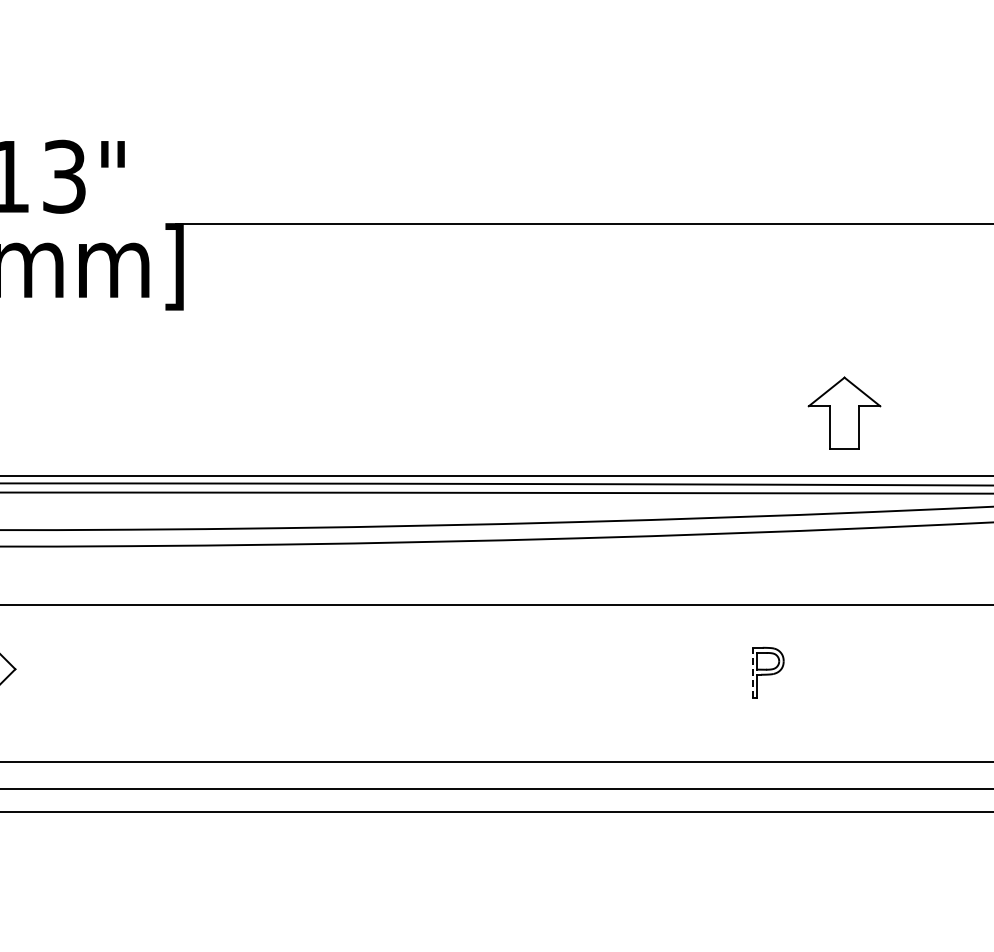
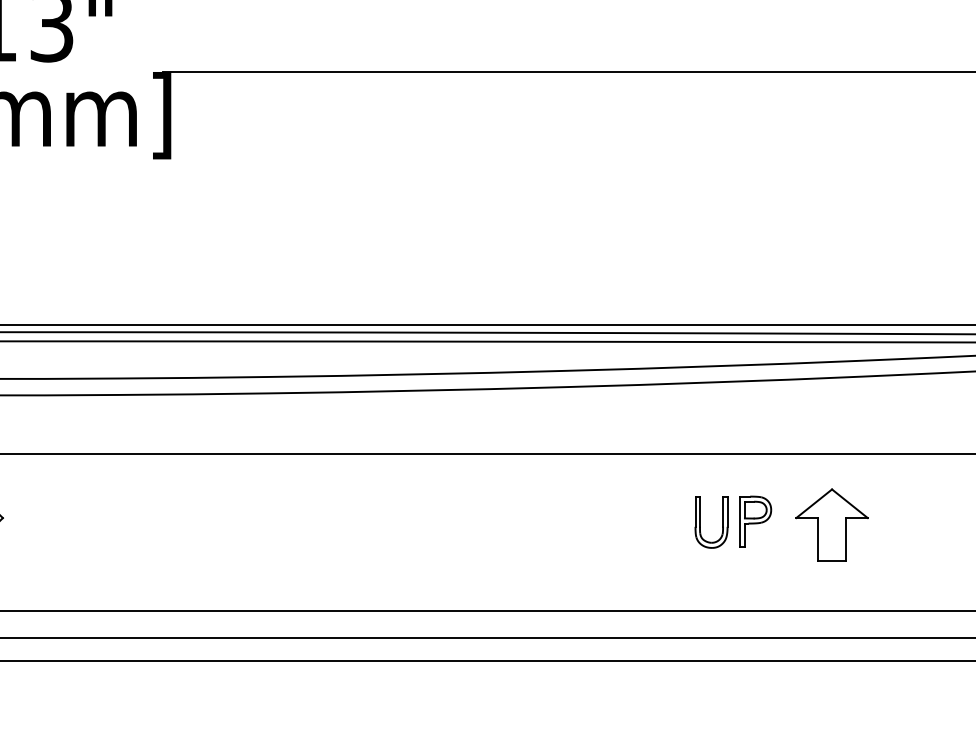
part: (844, 412) -> (832, 524), moved
line: (752, 672) -> (740, 521), dashed -> solid
part: (713, 673) -> (701, 522), added

